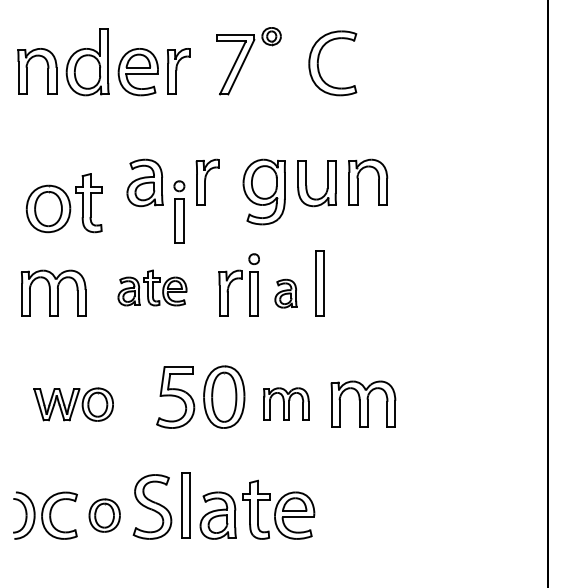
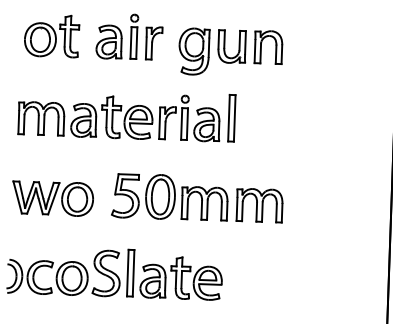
part: (63, 203) -> (51, 36), moved
part: (179, 211) -> (134, 36), moved
part: (152, 287) -> (112, 116), size x1.67
part: (285, 293) -> (206, 124), size x1.67
part: (286, 403) -> (204, 203), size x1.43
part: (73, 404) -> (52, 198), size x1.43
part: (104, 515) -> (72, 278), size x1.43

